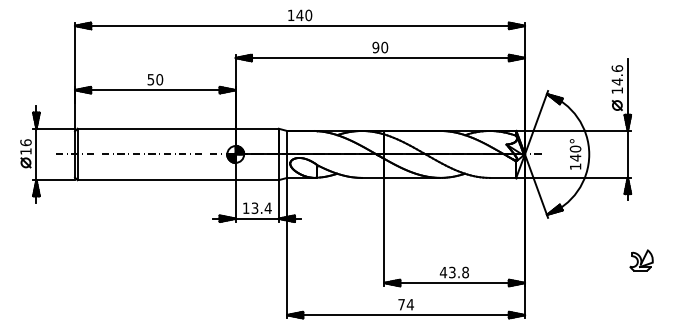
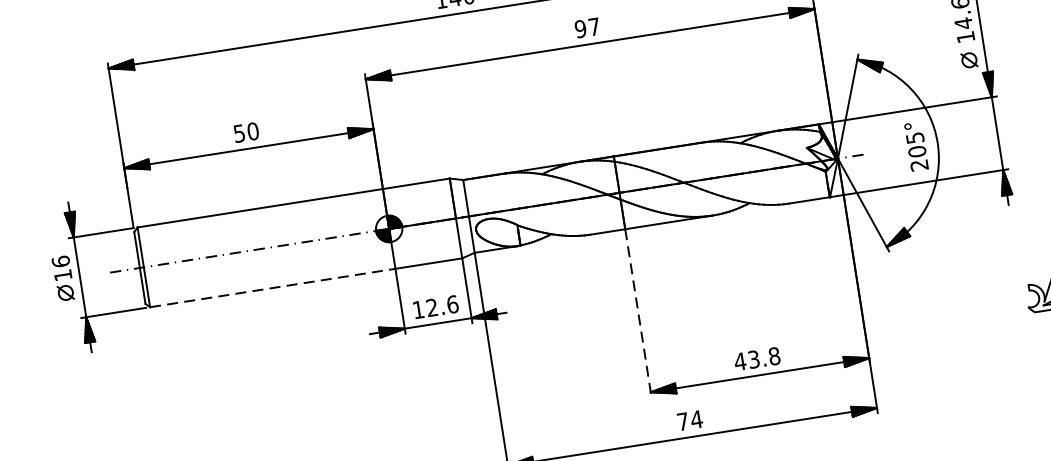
text: (384, 47) -> (594, 26), 90 -> 97
text: (575, 157) -> (917, 151), 140° -> 205°
line: (157, 180) -> (274, 288), solid -> dashed
text: (261, 208) -> (442, 306), 13.4 -> 12.6
line: (384, 232) -> (638, 313), solid -> dashed

